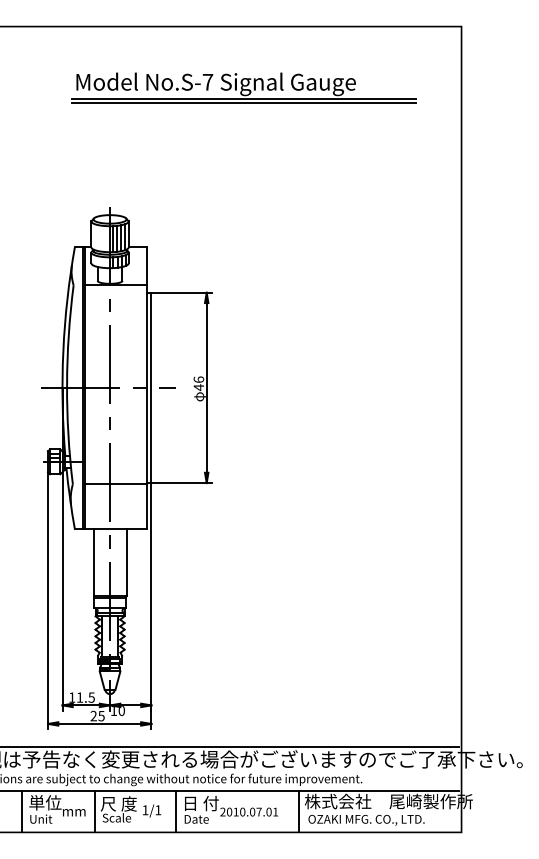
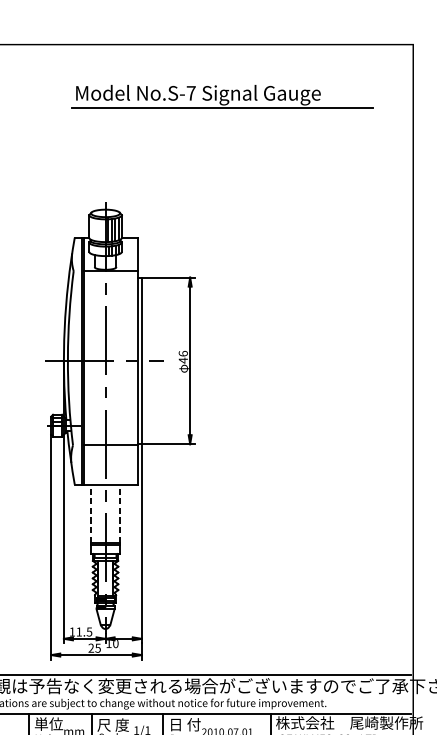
line: (243, 103) -> (222, 111), removed
line: (93, 561) -> (91, 512), solid -> dashed
line: (126, 561) -> (119, 512), solid -> dashed

